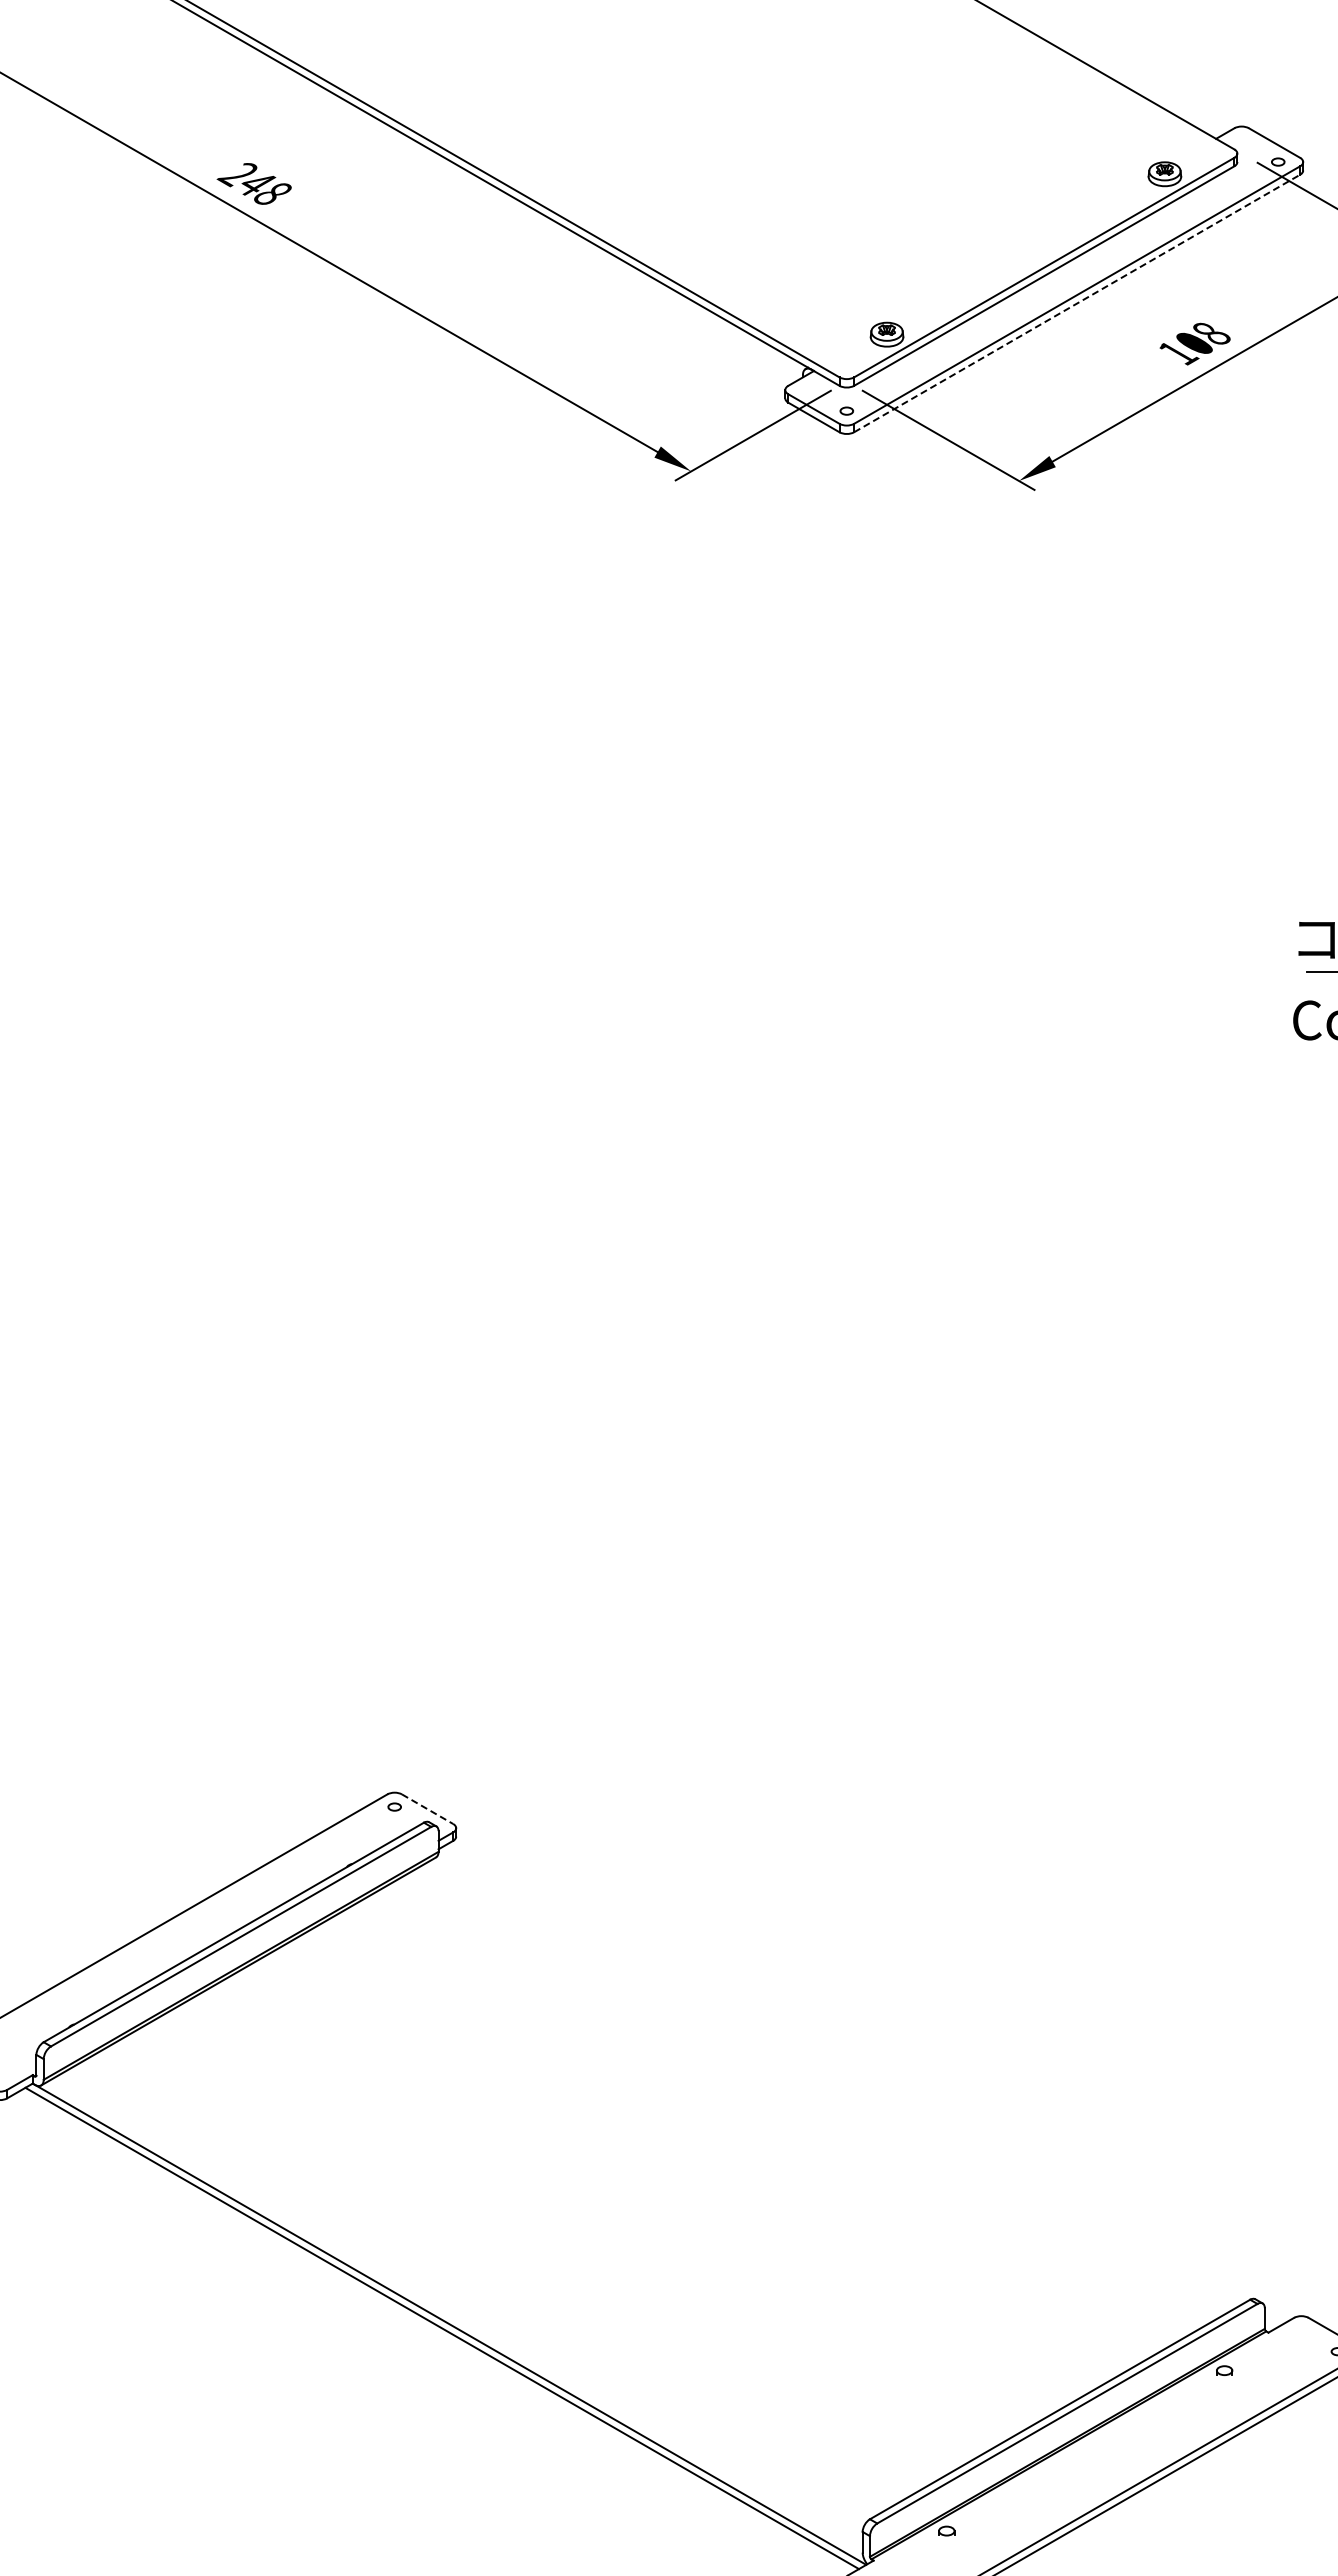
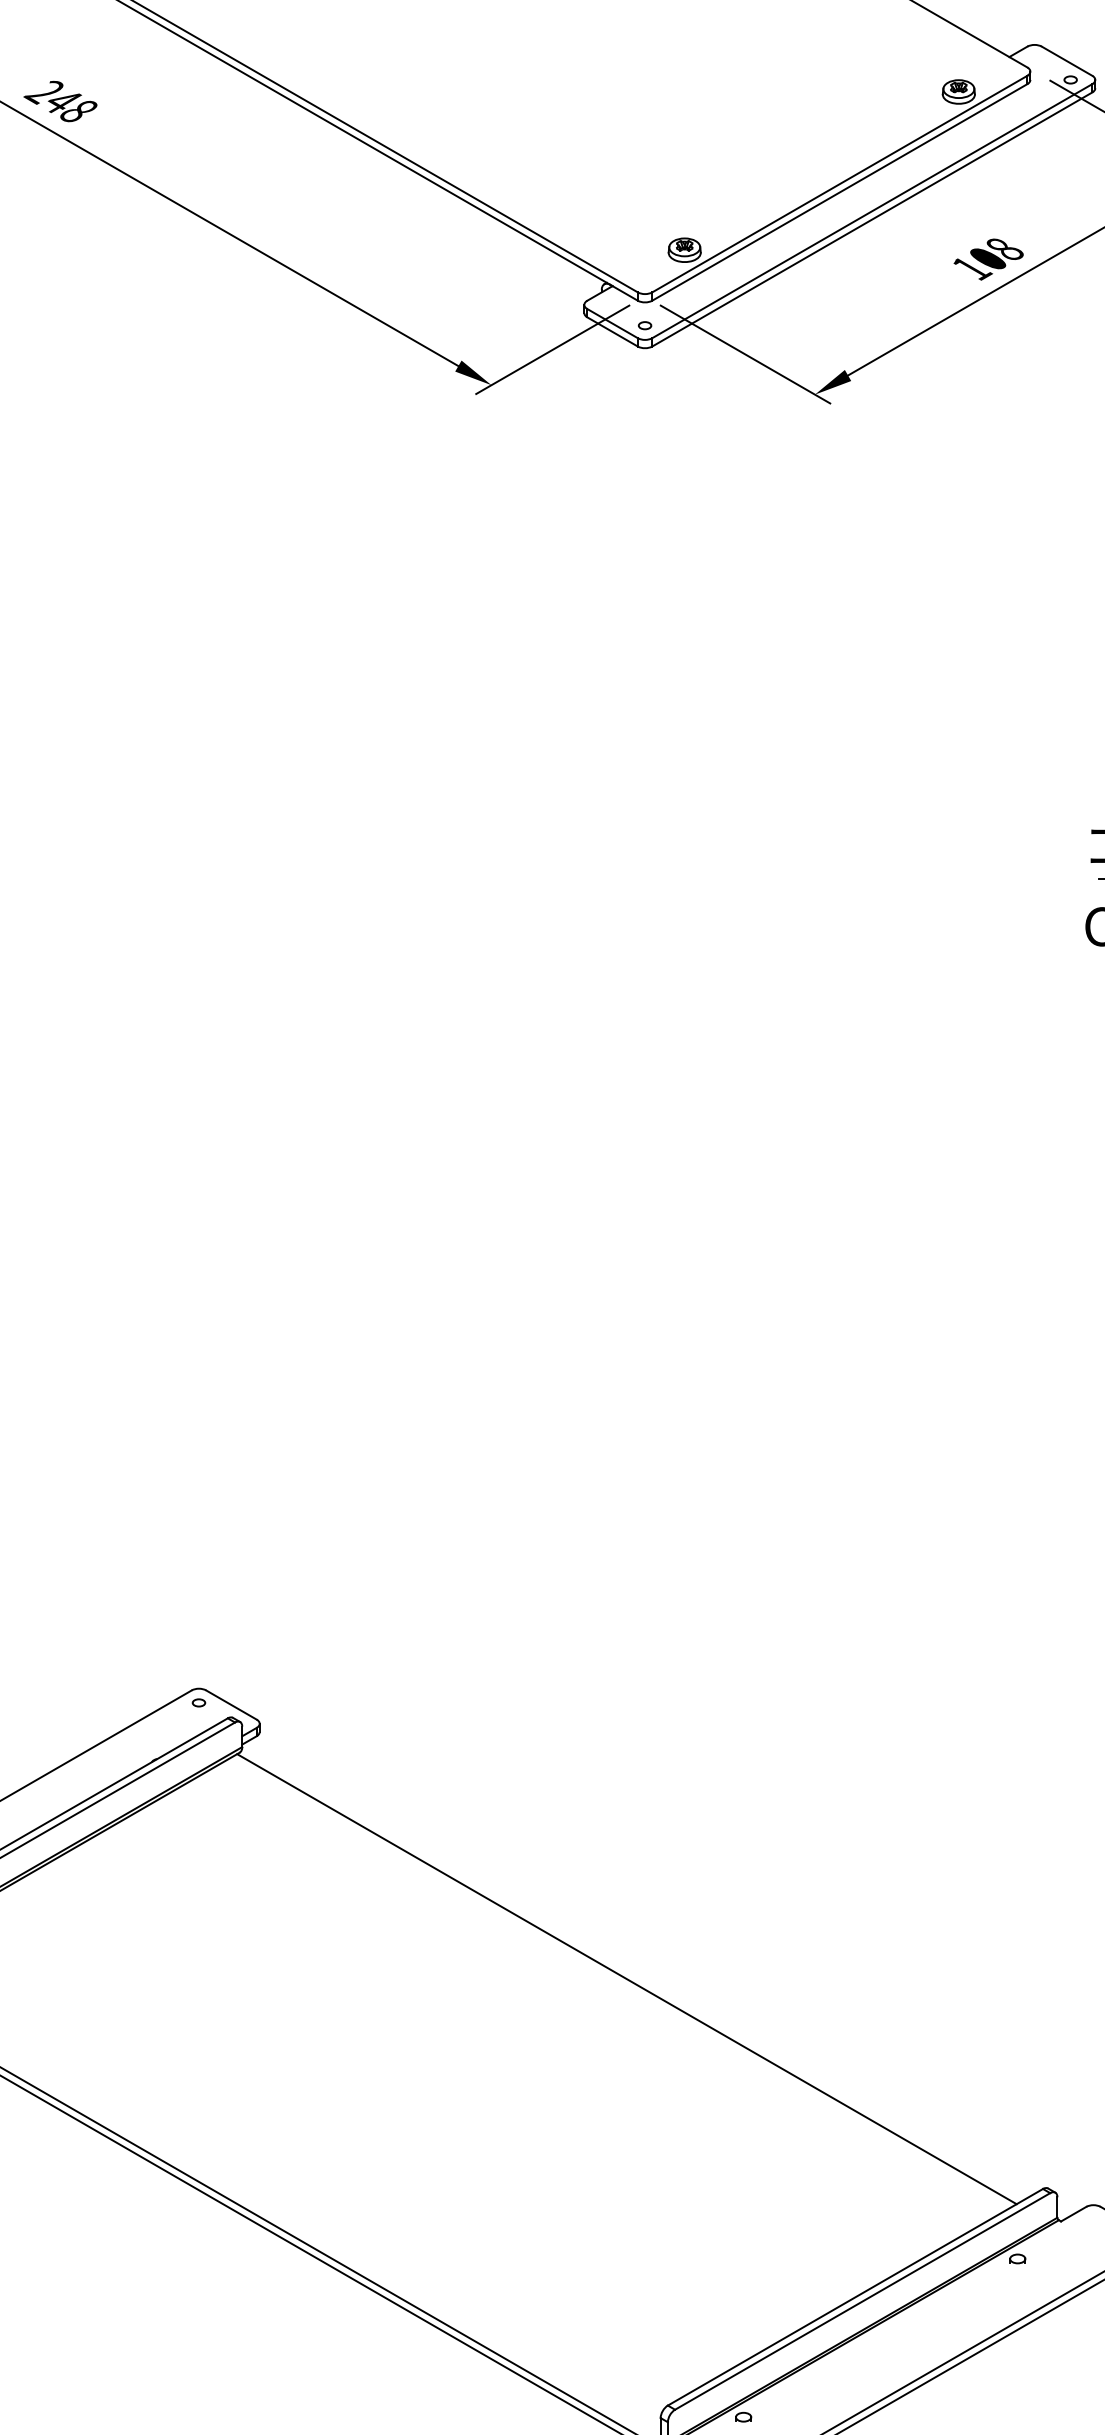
line: (1077, 303) -> (872, 219), dashed -> solid
line: (427, 1809) -> (231, 1705), dashed -> solid
line: (828, 2087) -> (626, 1979), added

